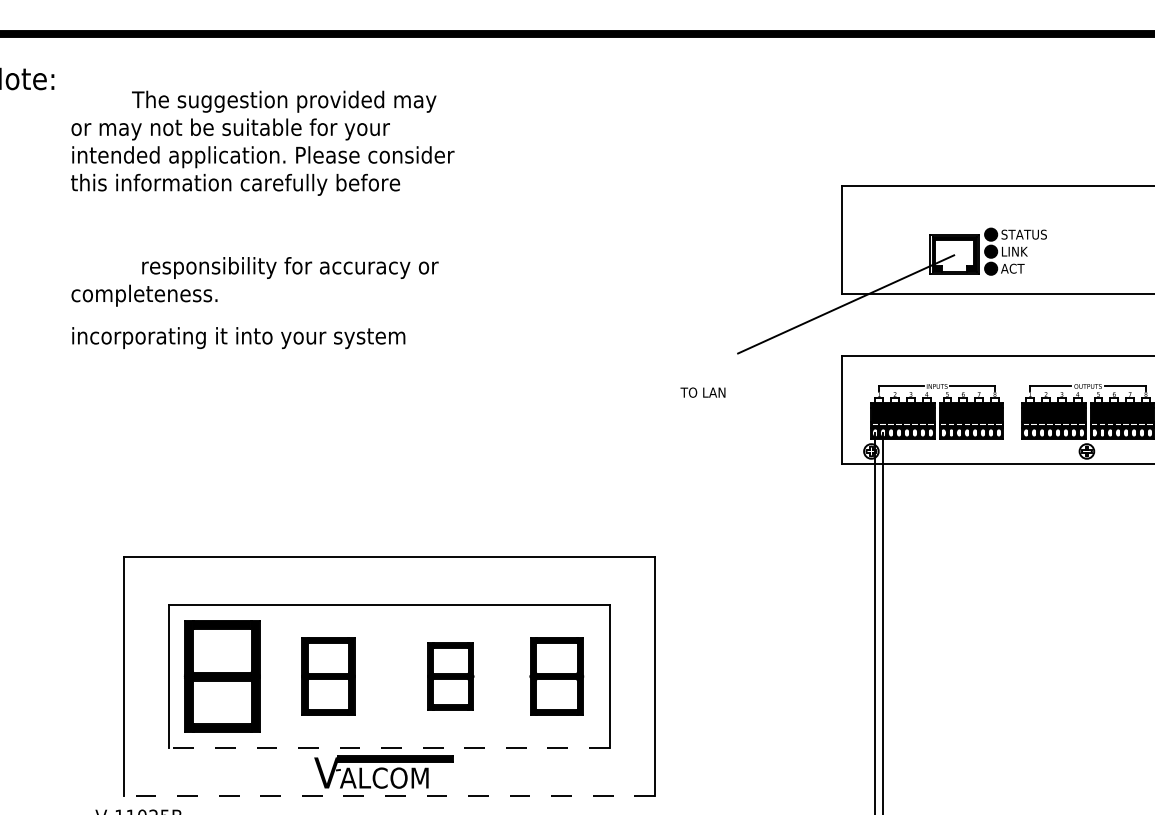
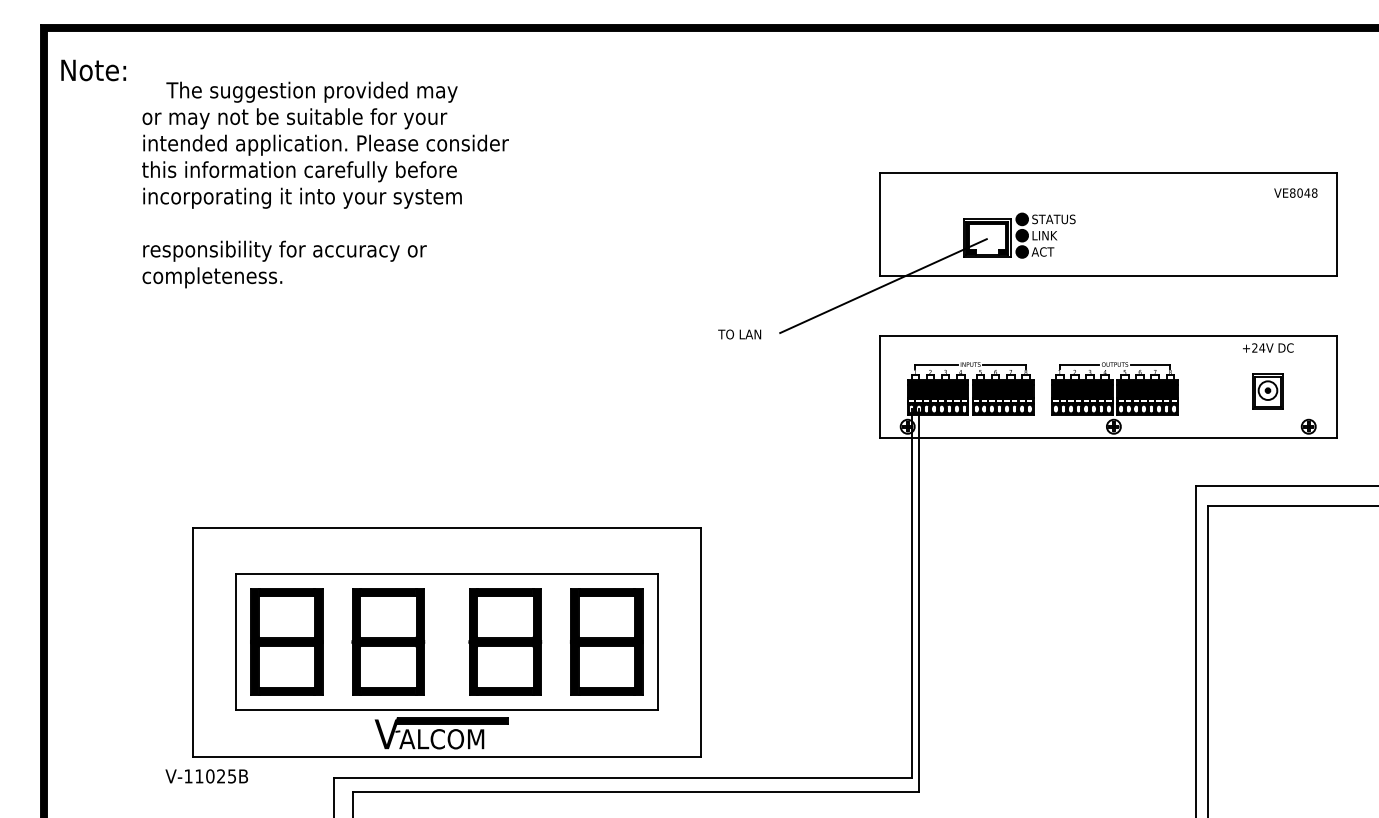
text: (283, 100) -> (311, 91), moved
text: (289, 267) -> (284, 250), moved
text: (238, 337) -> (302, 197), moved
text: (702, 392) -> (739, 334), moved
part: (328, 675) -> (388, 641), size x1.43
part: (450, 675) -> (505, 641), size x1.67
part: (556, 675) -> (606, 641), size x1.43
line: (389, 748) -> (446, 710), dashed -> solid
line: (389, 796) -> (446, 756), dashed -> solid

